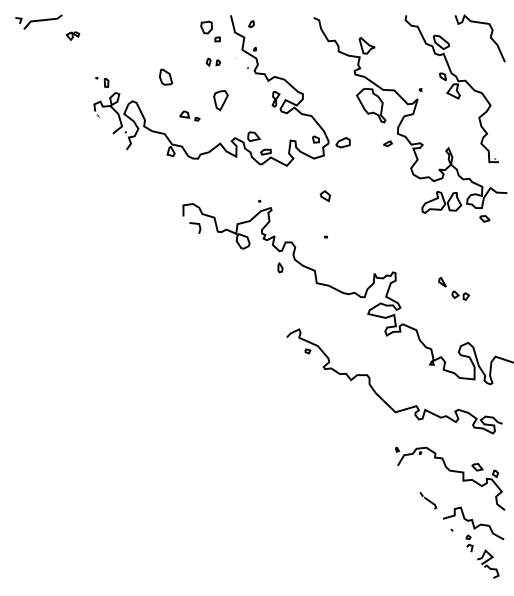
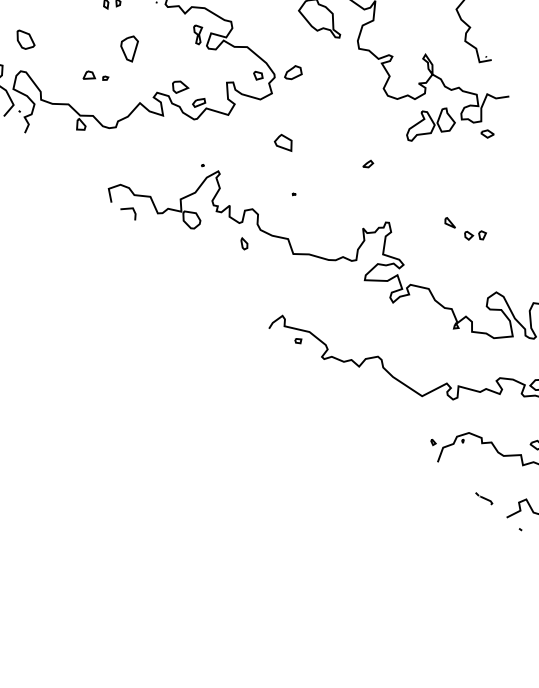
part: (166, 76) -> (25, 38), moved
part: (387, 143) -> (367, 164), moved
part: (324, 196) -> (282, 144), size x1.4
part: (428, 500) -> (484, 498), size x0.7

